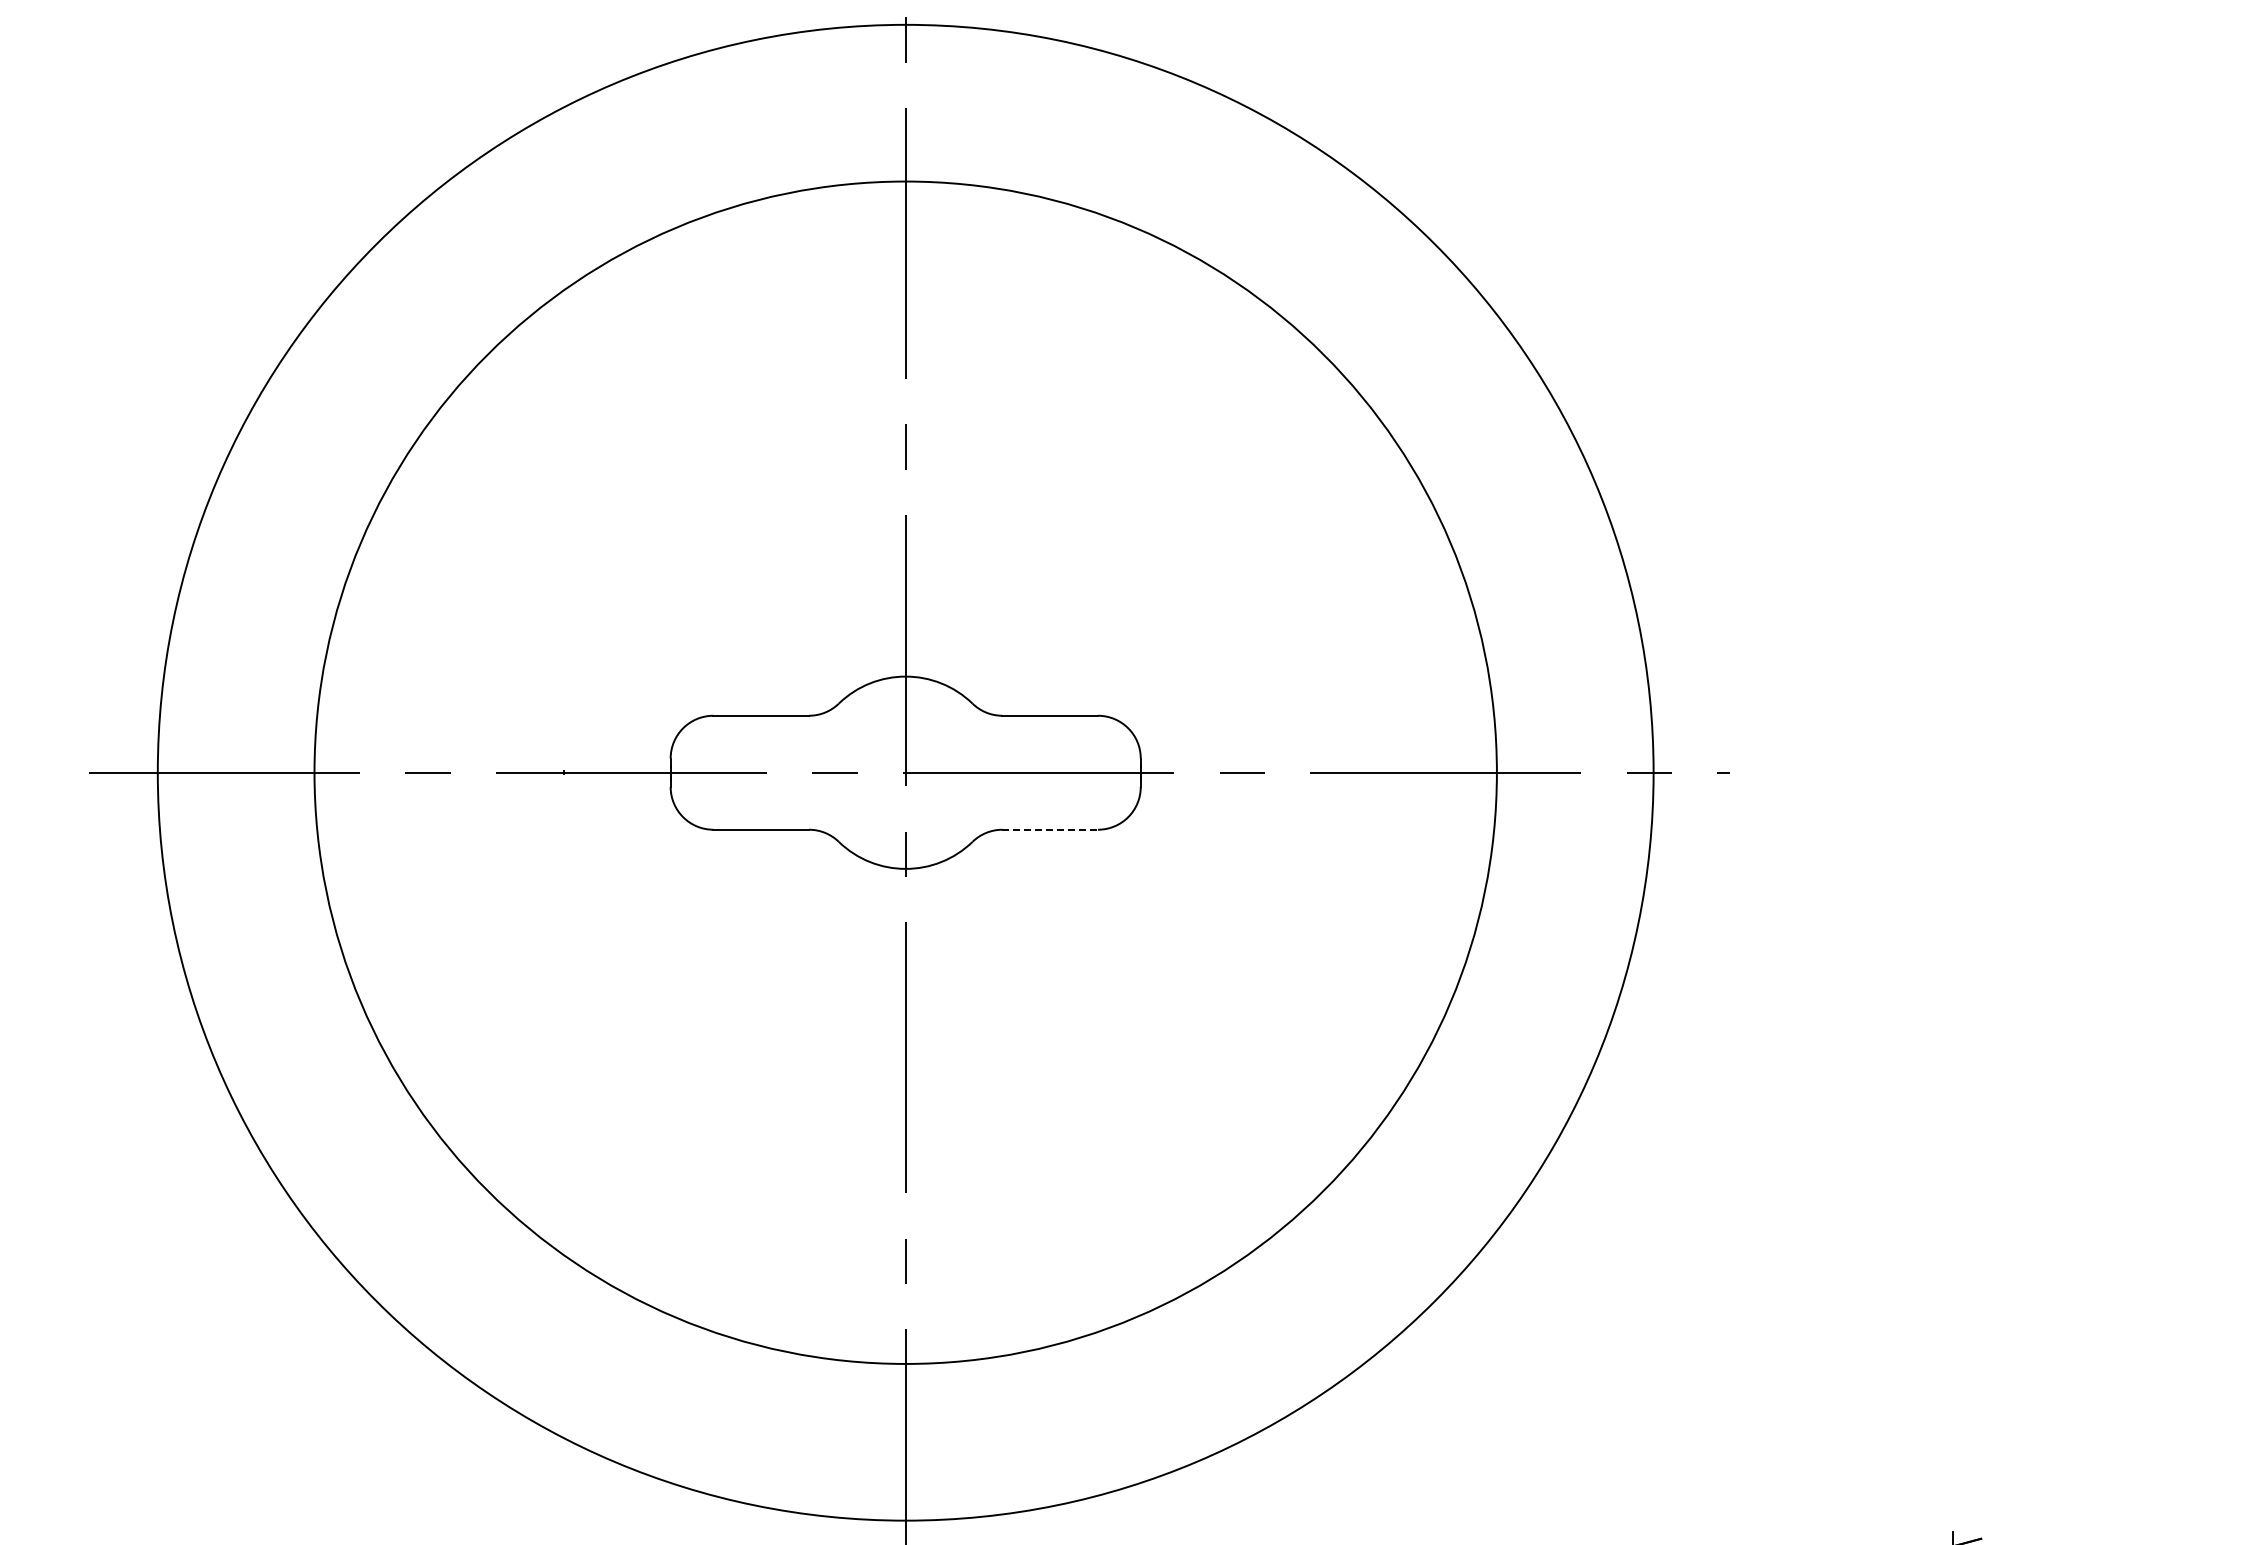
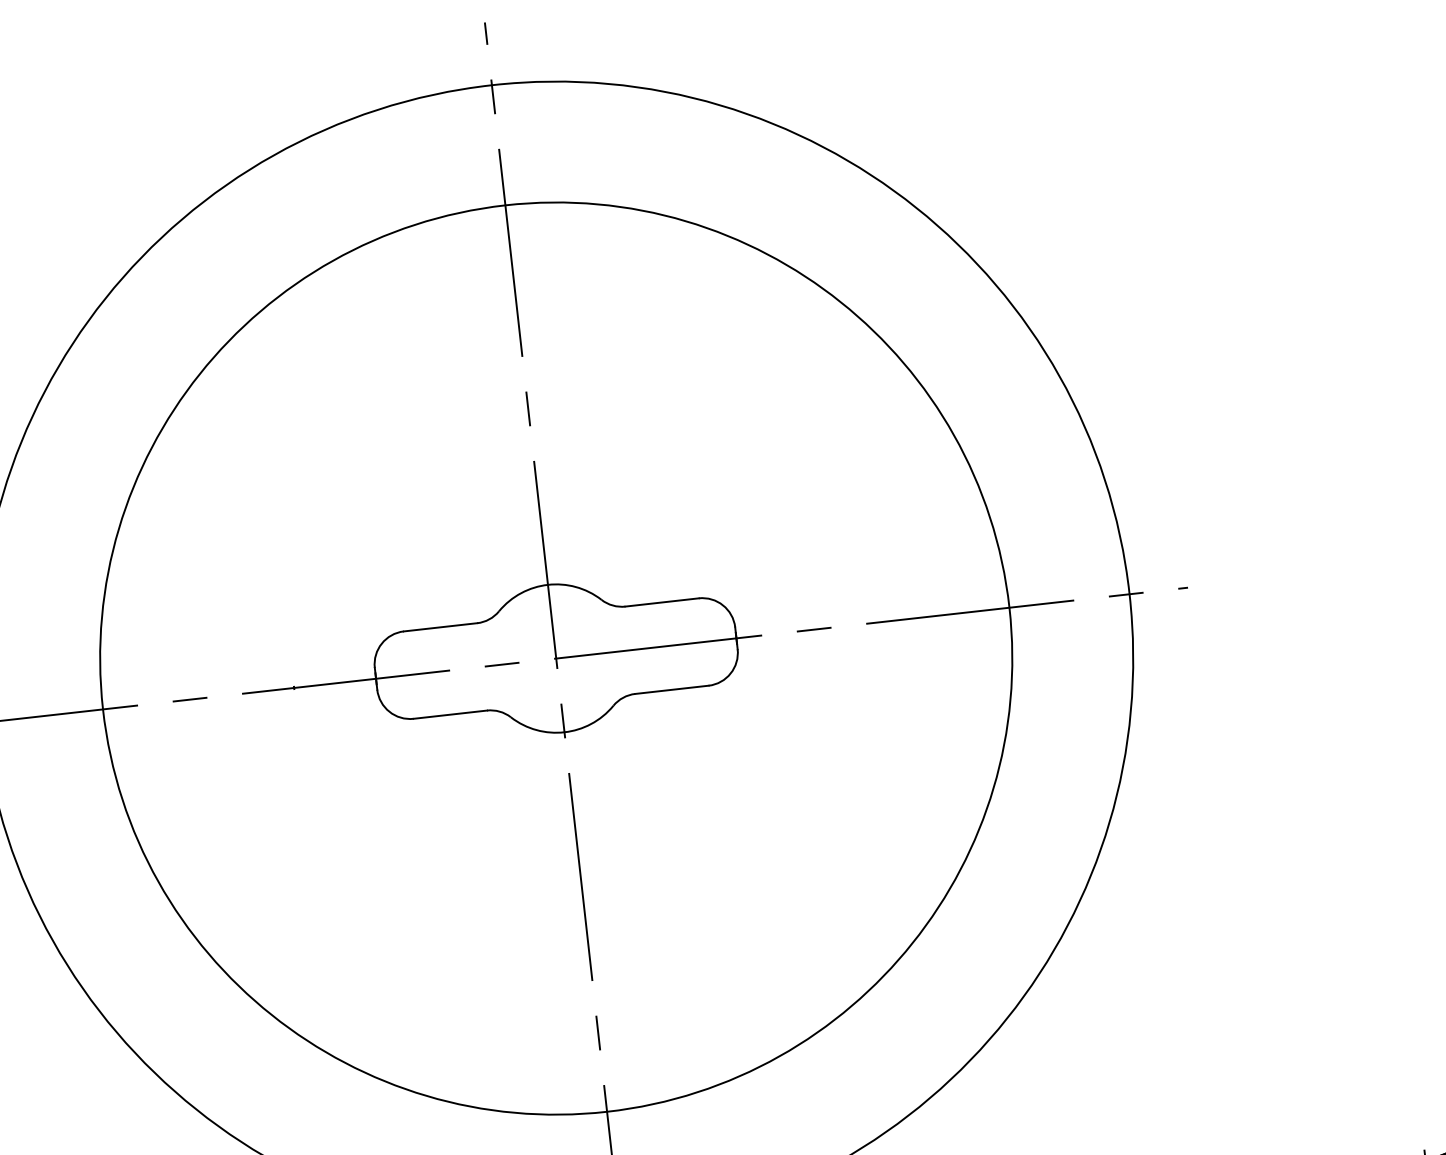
line: (1050, 829) -> (672, 689), dashed -> solid

